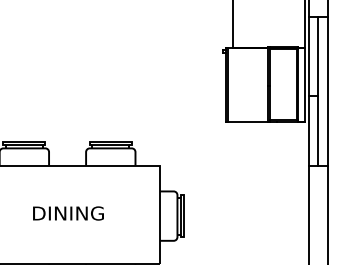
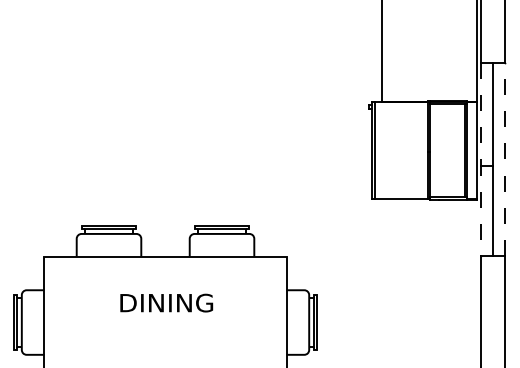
line: (309, 91) -> (481, 159), solid -> dashed
line: (327, 91) -> (505, 159), solid -> dashed
text: (68, 213) -> (166, 302), moved

